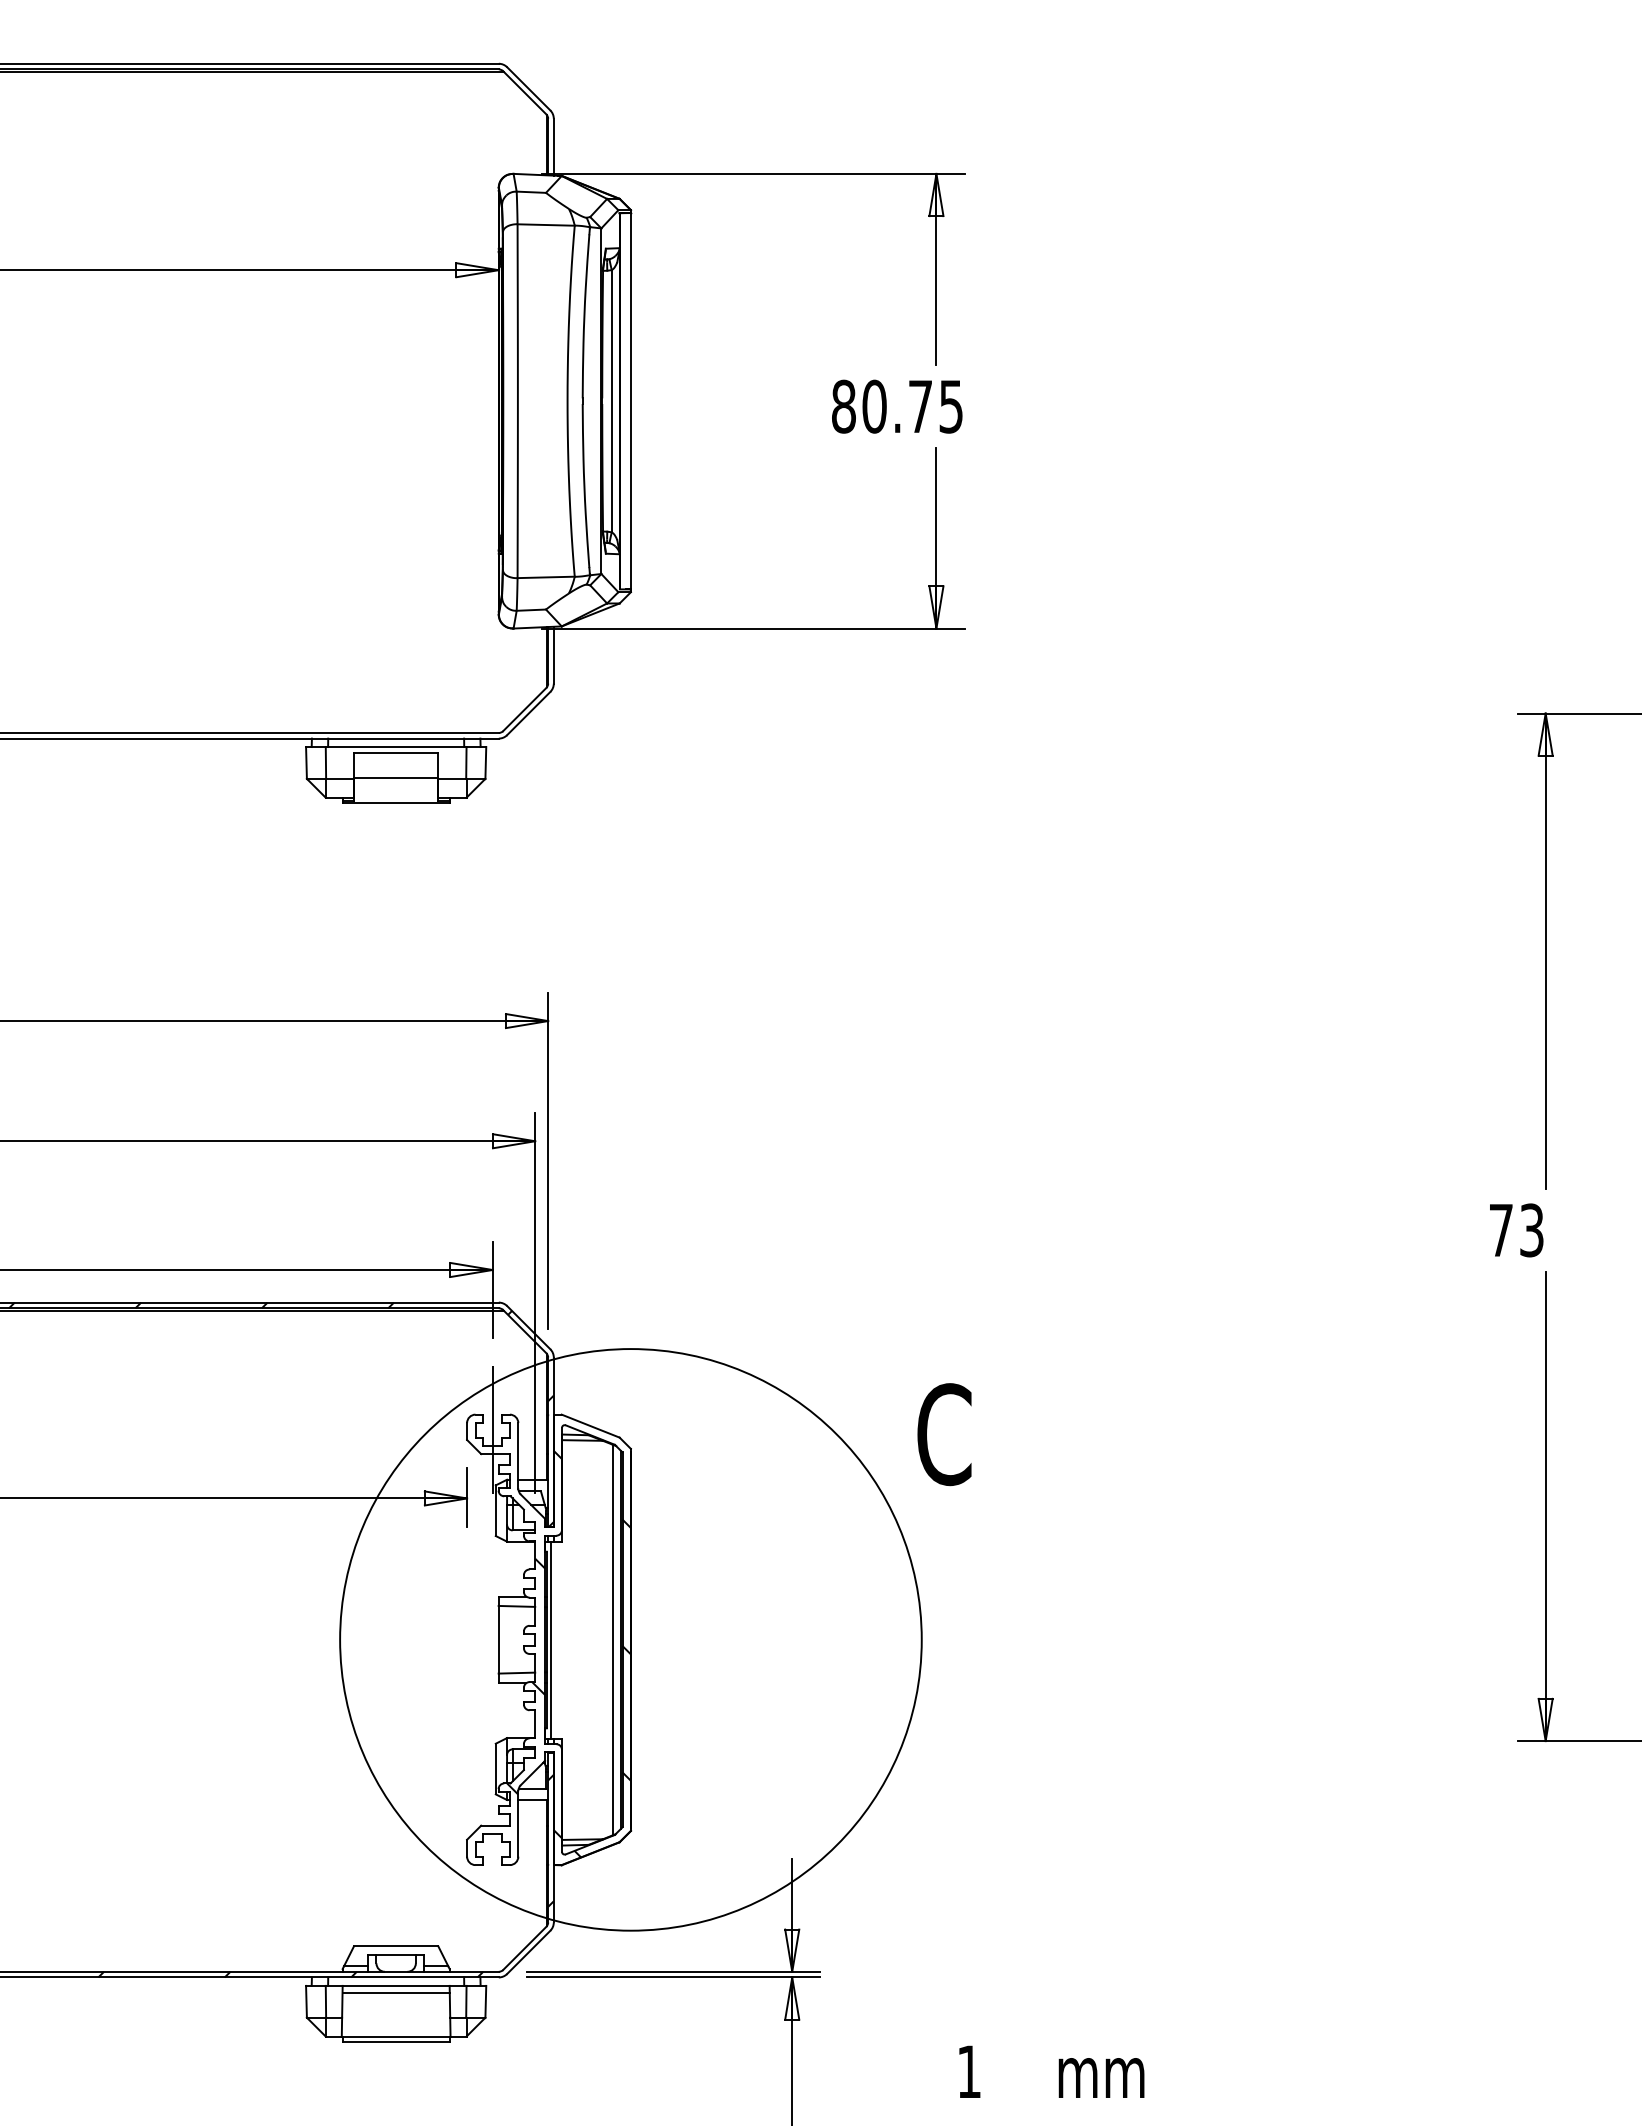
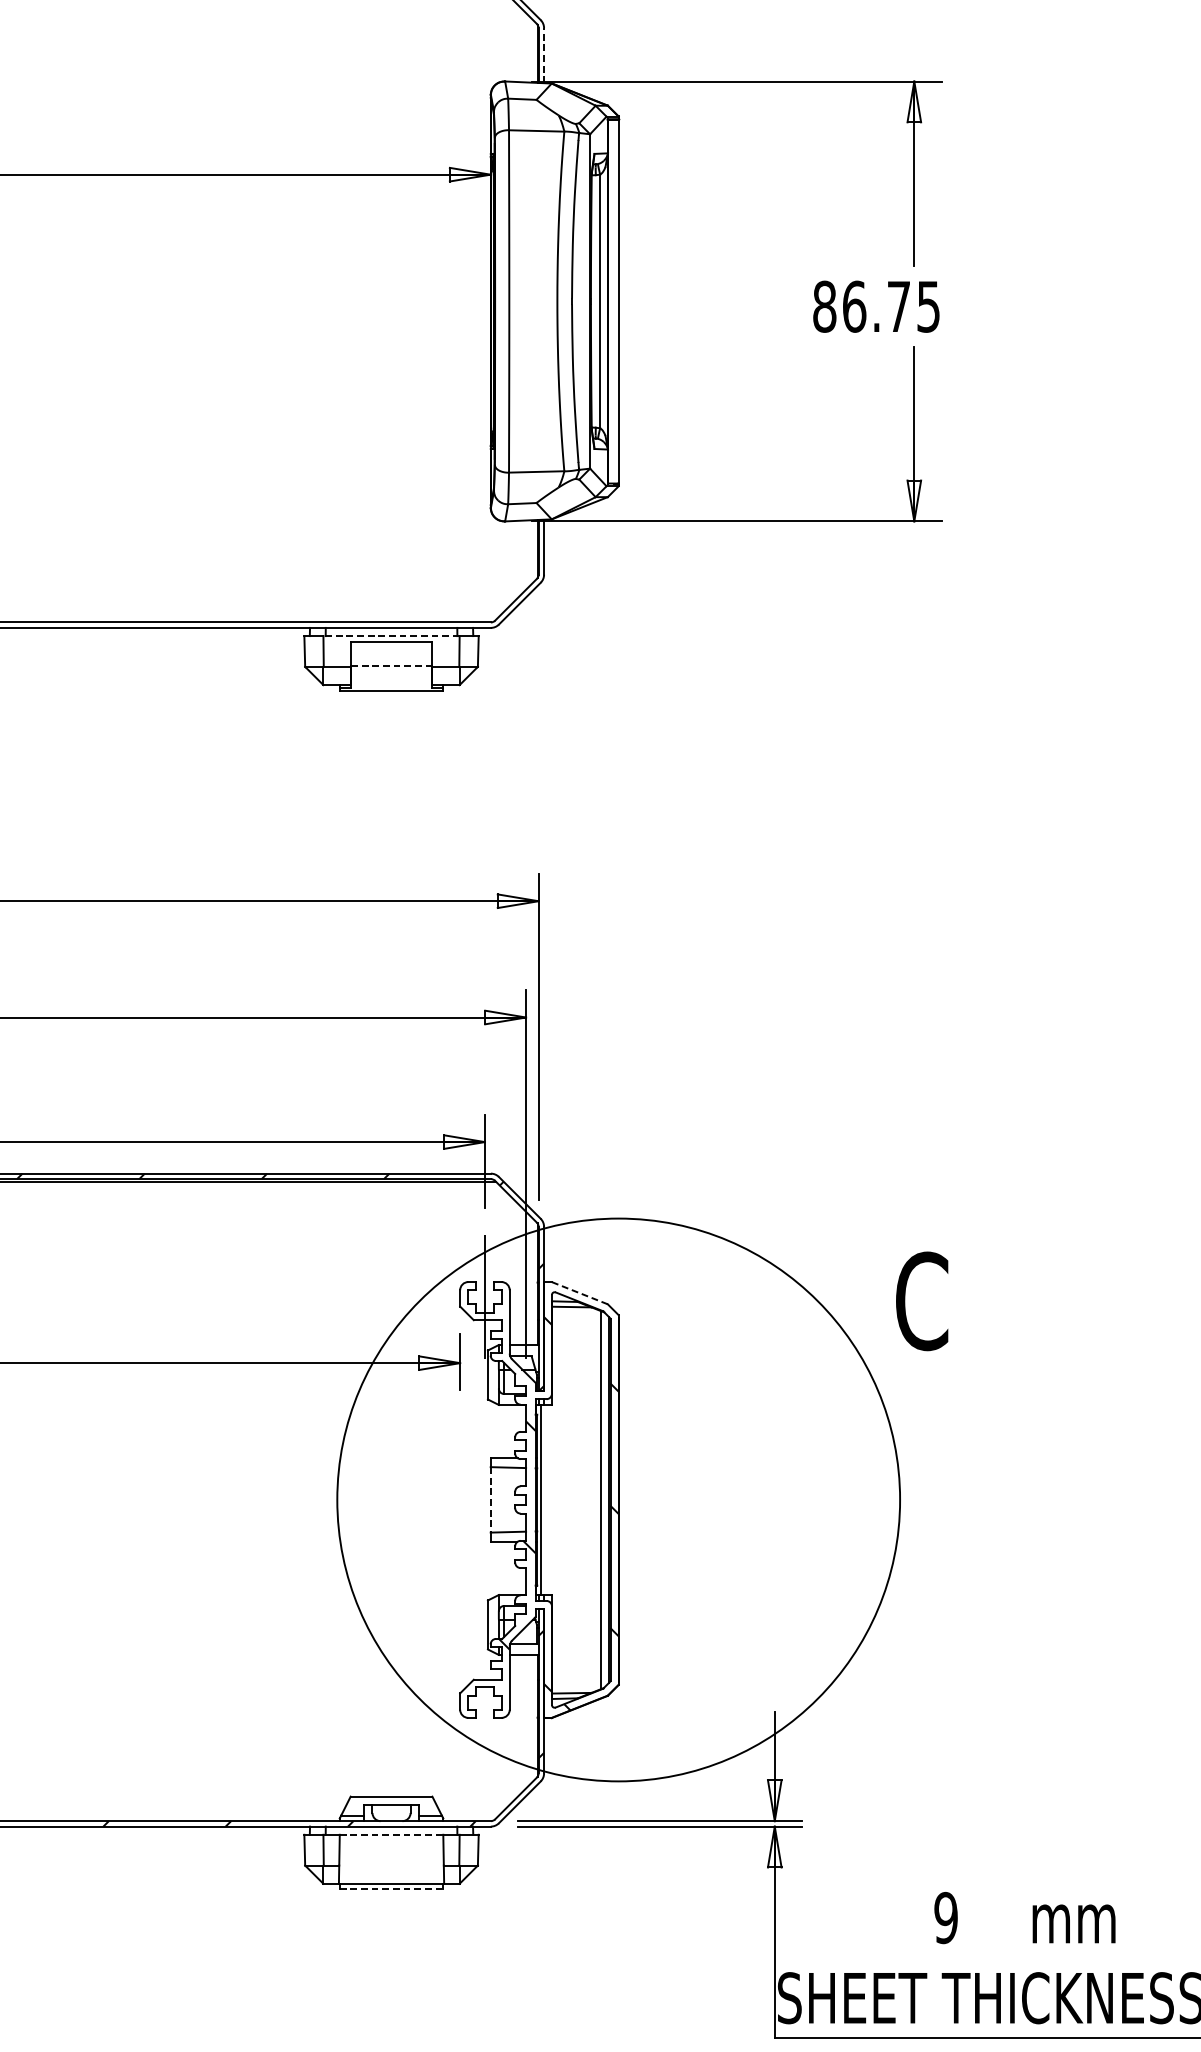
line: (553, 146) -> (543, 54), solid -> dashed
text: (874, 406) -> (854, 306), 80.75 -> 86.75
line: (395, 747) -> (390, 636), solid -> dashed
line: (395, 778) -> (390, 666), solid -> dashed
line: (590, 1425) -> (579, 1292), solid -> dashed
line: (498, 1639) -> (490, 1499), solid -> dashed
line: (396, 1985) -> (391, 1834), solid -> dashed
line: (395, 1992) -> (390, 1841), removed
line: (396, 2042) -> (391, 1889), solid -> dashed
text: (969, 2071) -> (946, 1917), 1 -> 9

